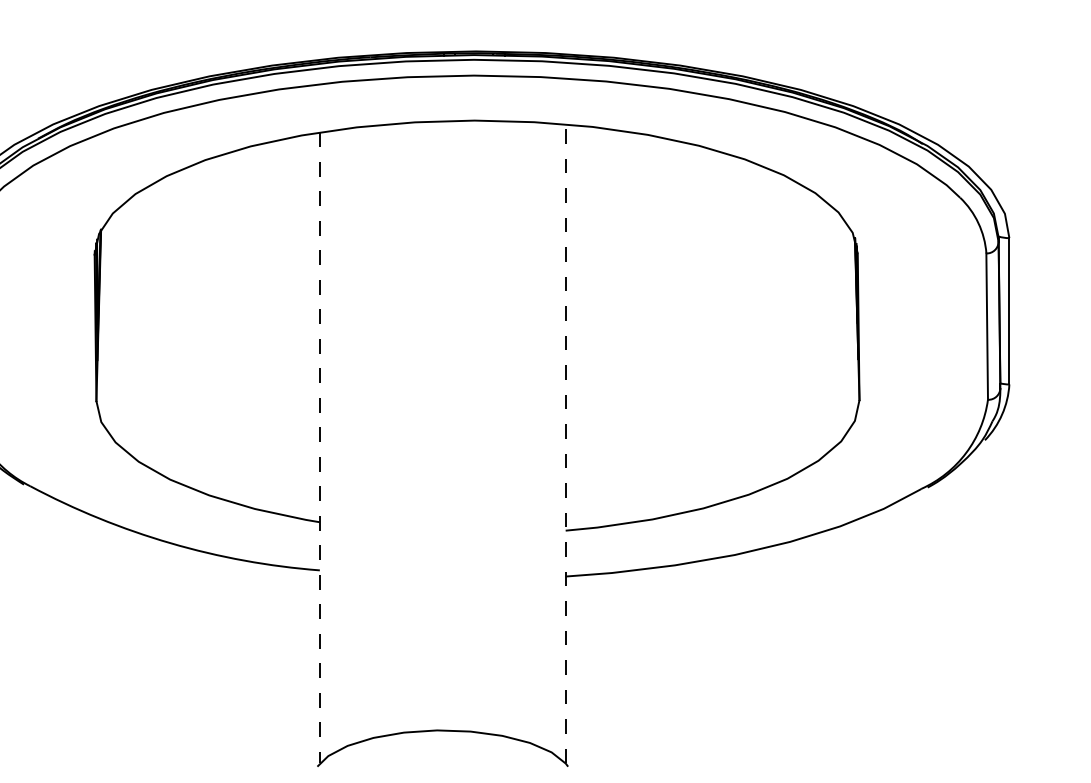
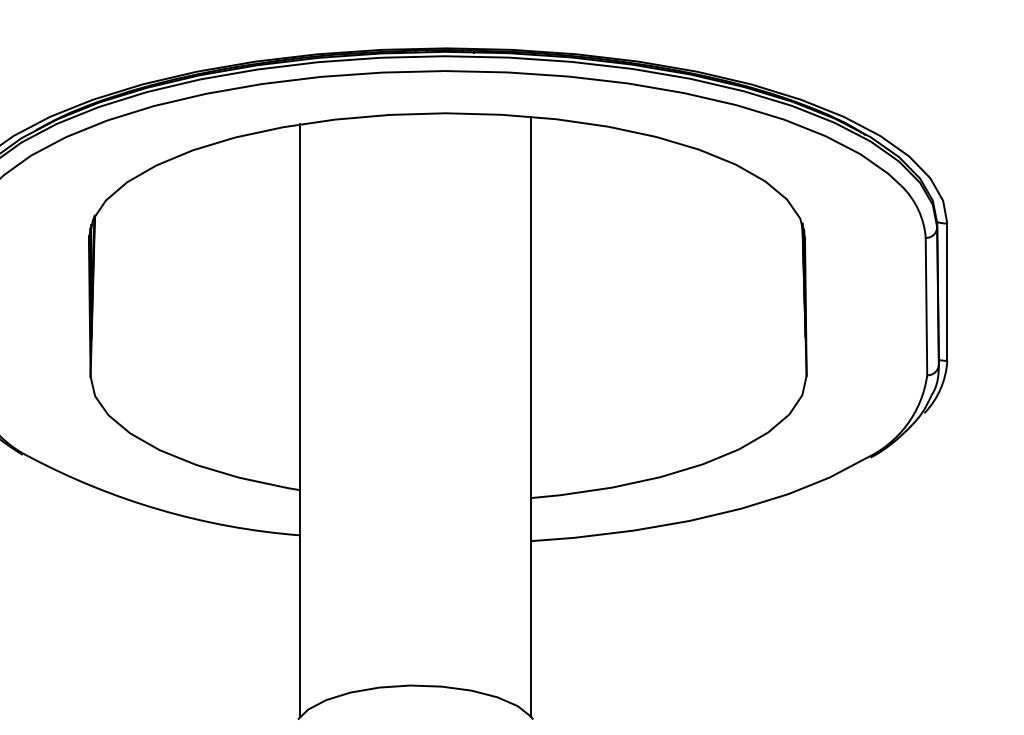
line: (565, 443) -> (530, 416), dashed -> solid
line: (319, 447) -> (299, 420), dashed -> solid

